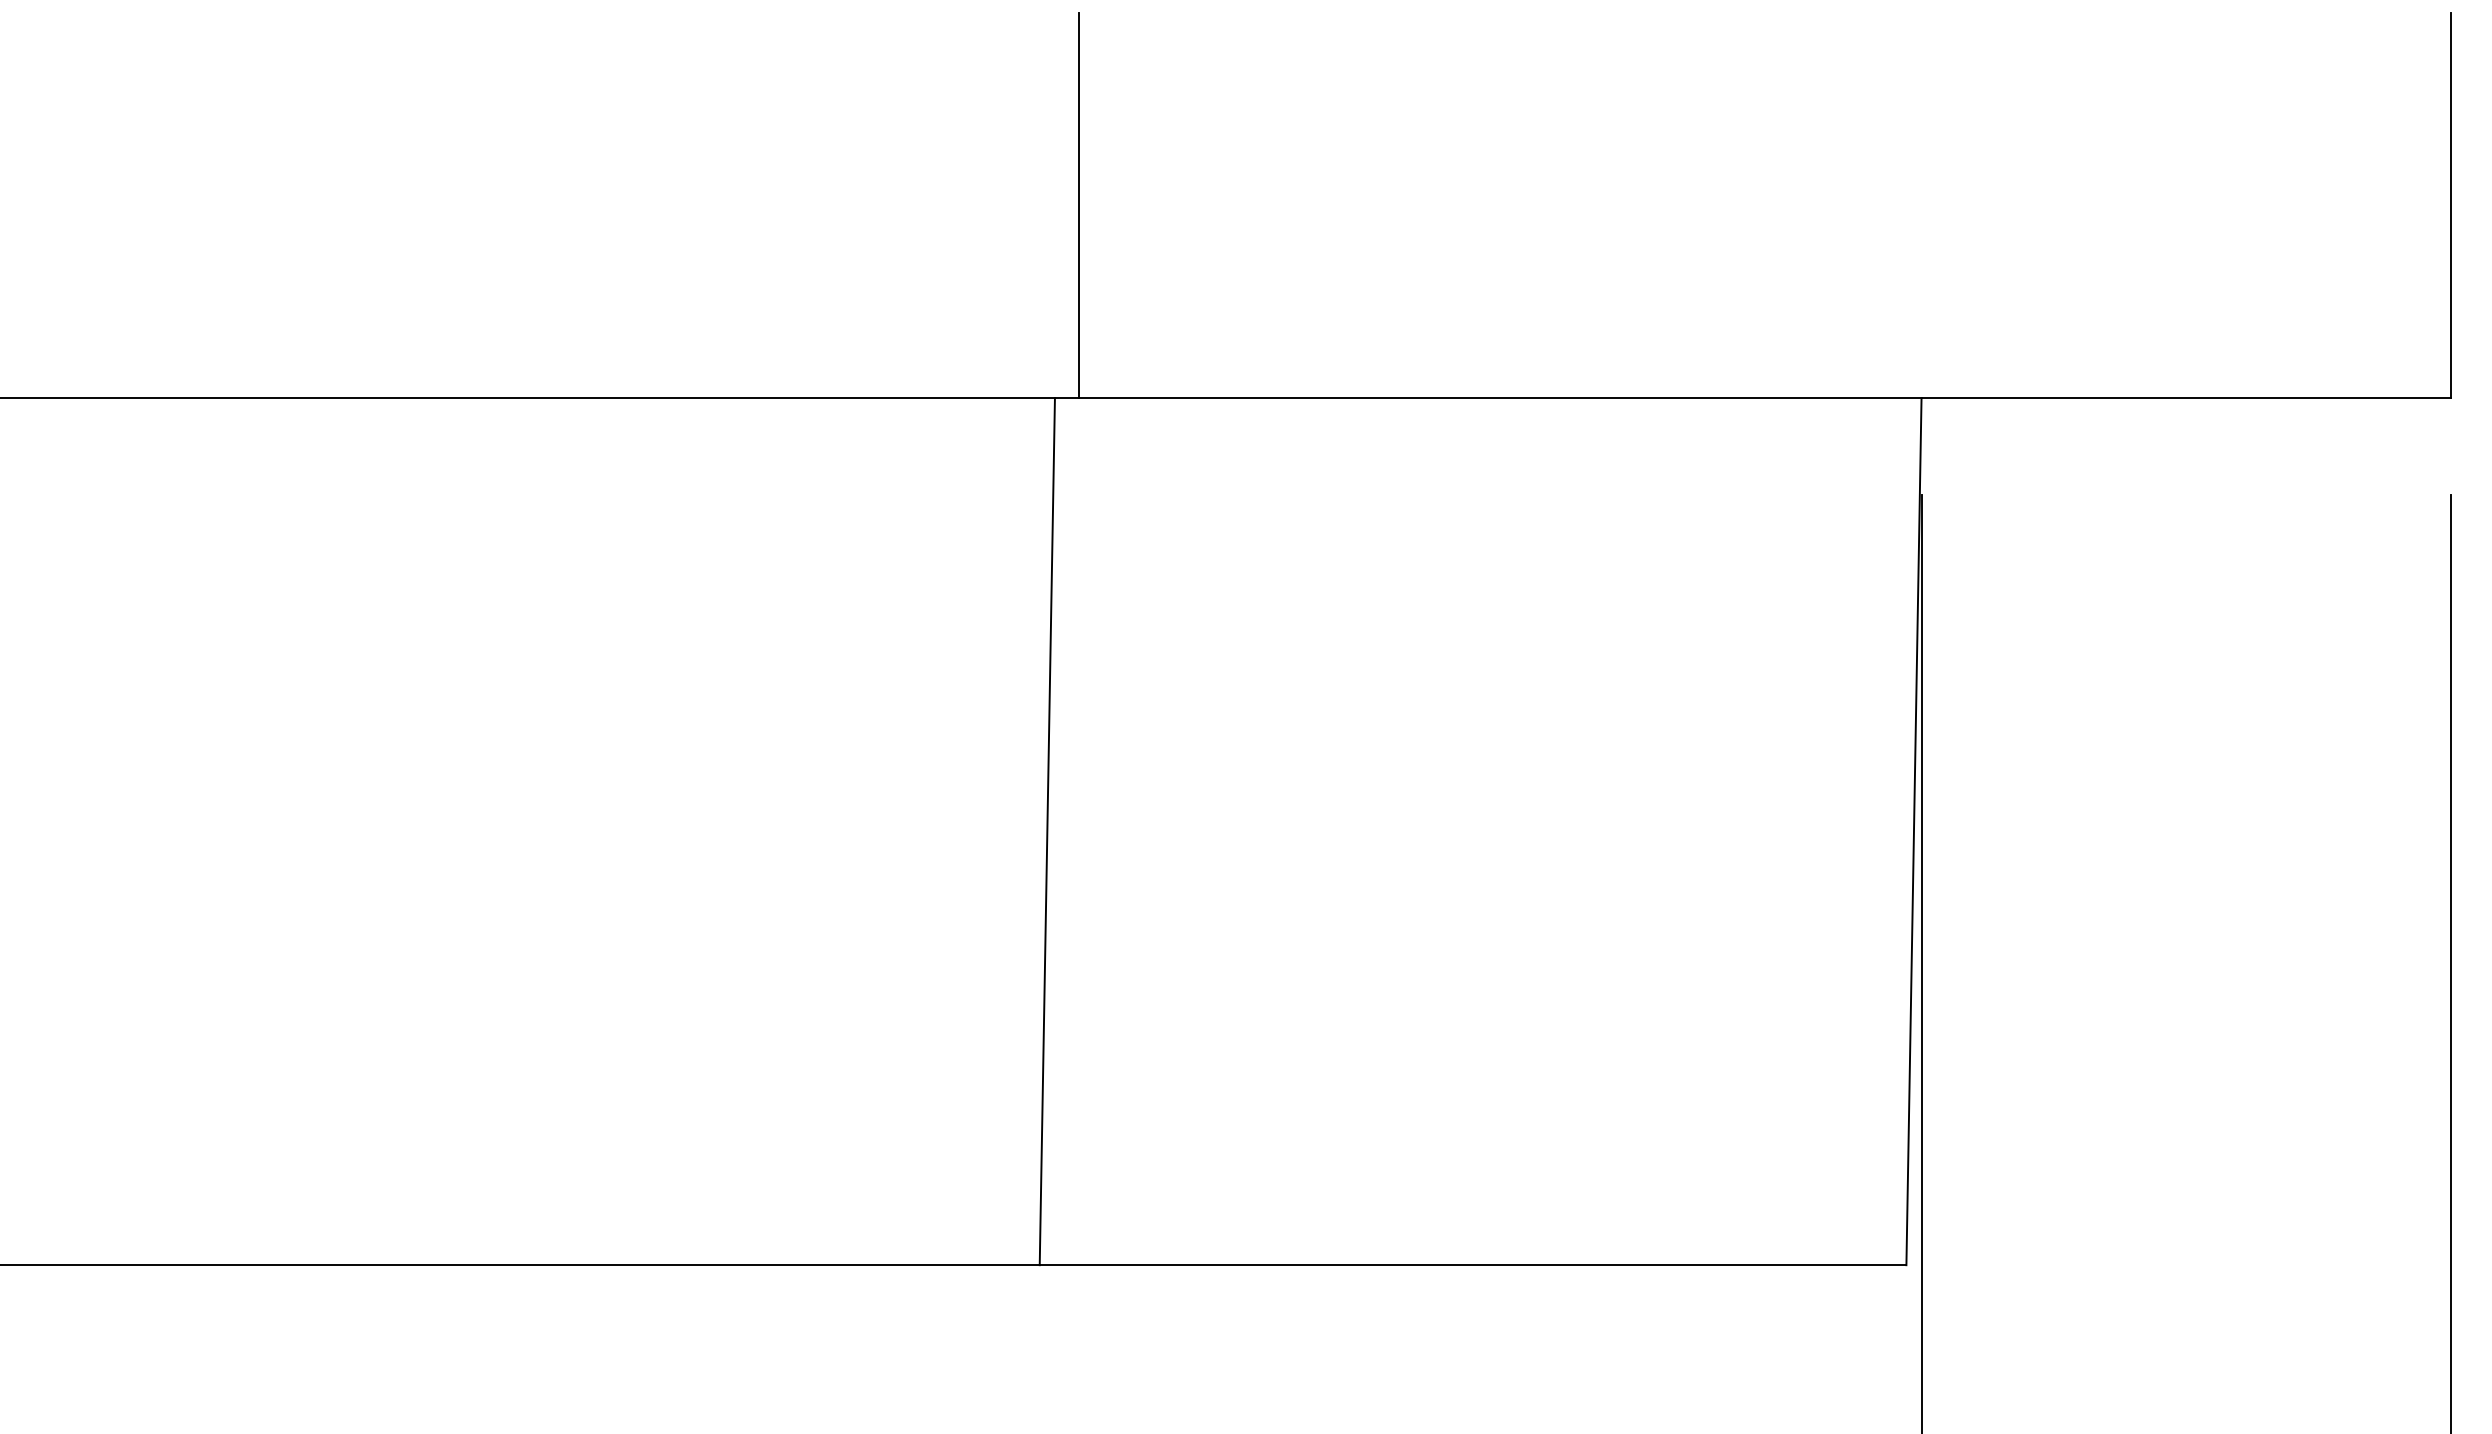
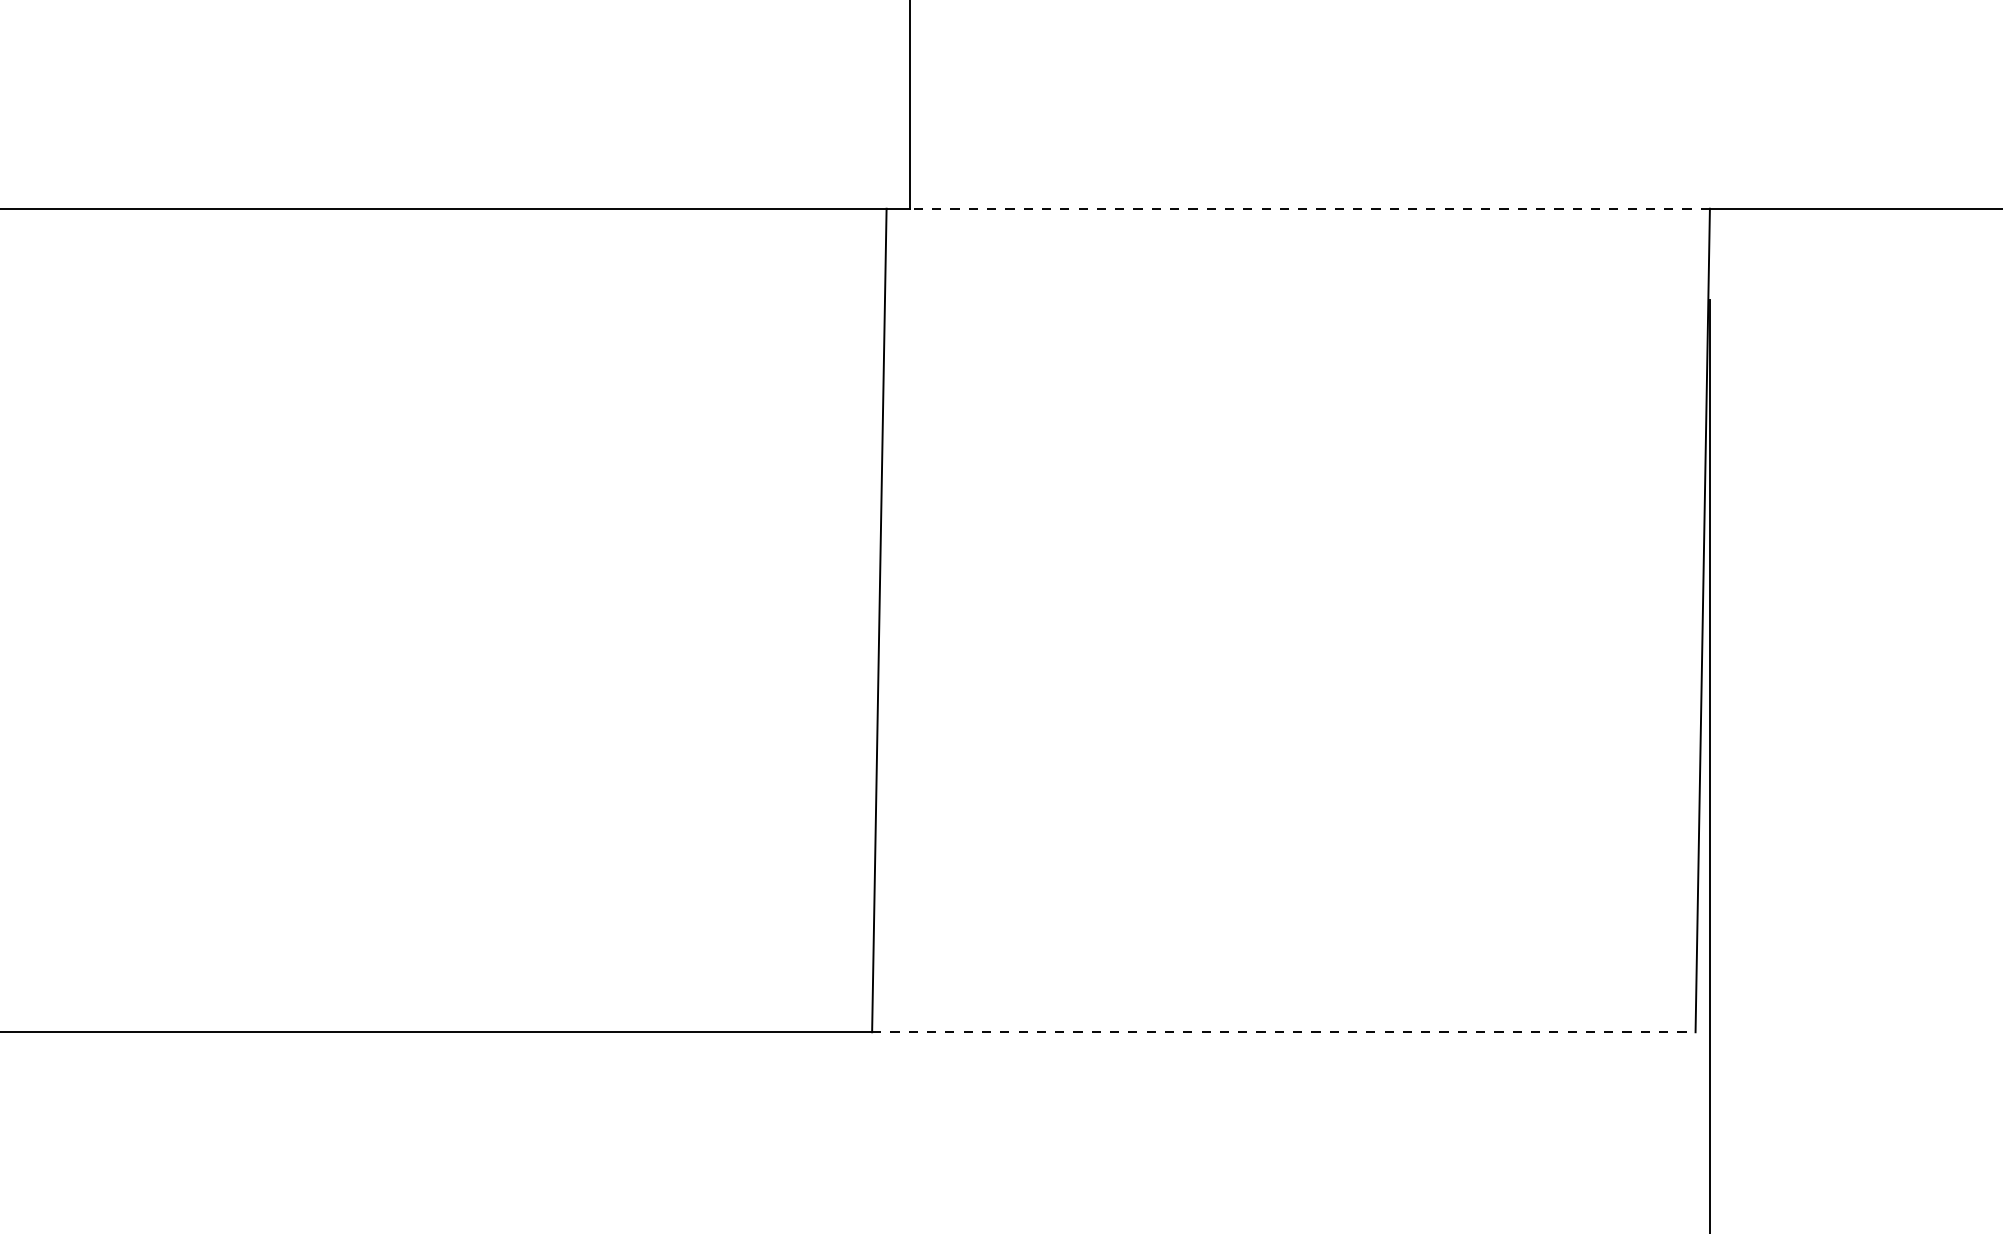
line: (1499, 398) -> (1308, 208), solid -> dashed
line: (1473, 1265) -> (1284, 1032), solid -> dashed

